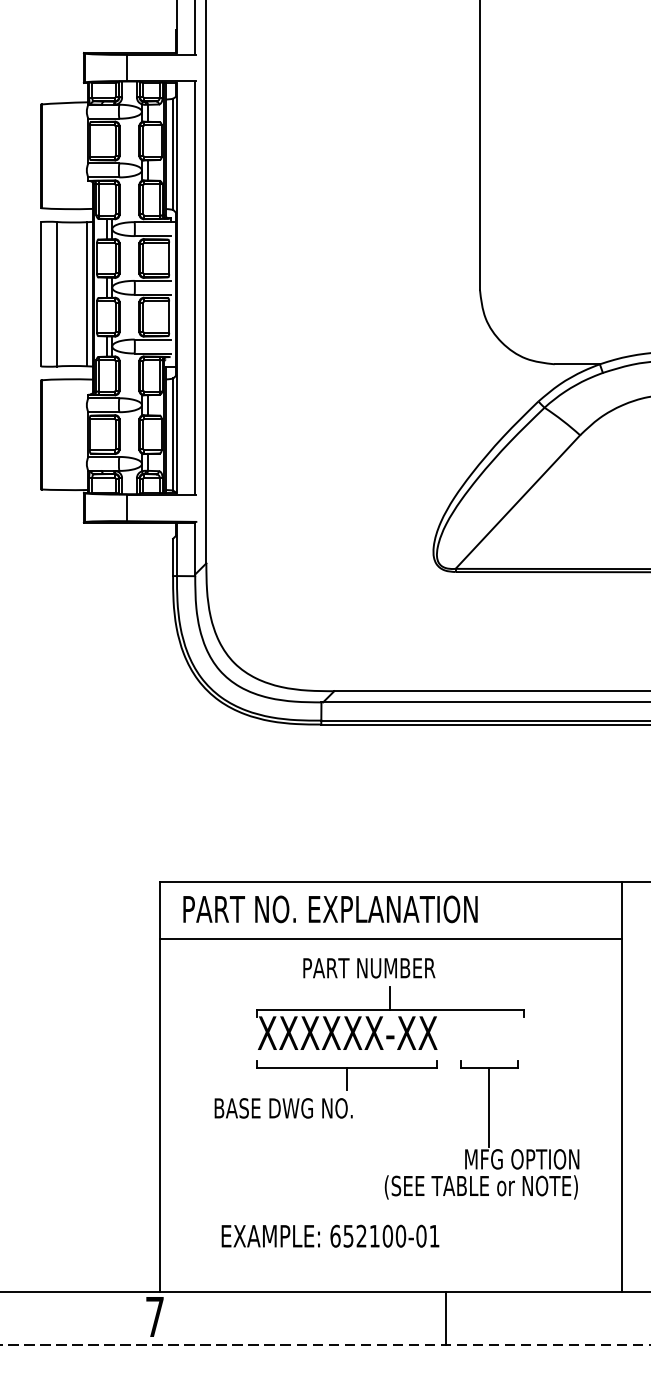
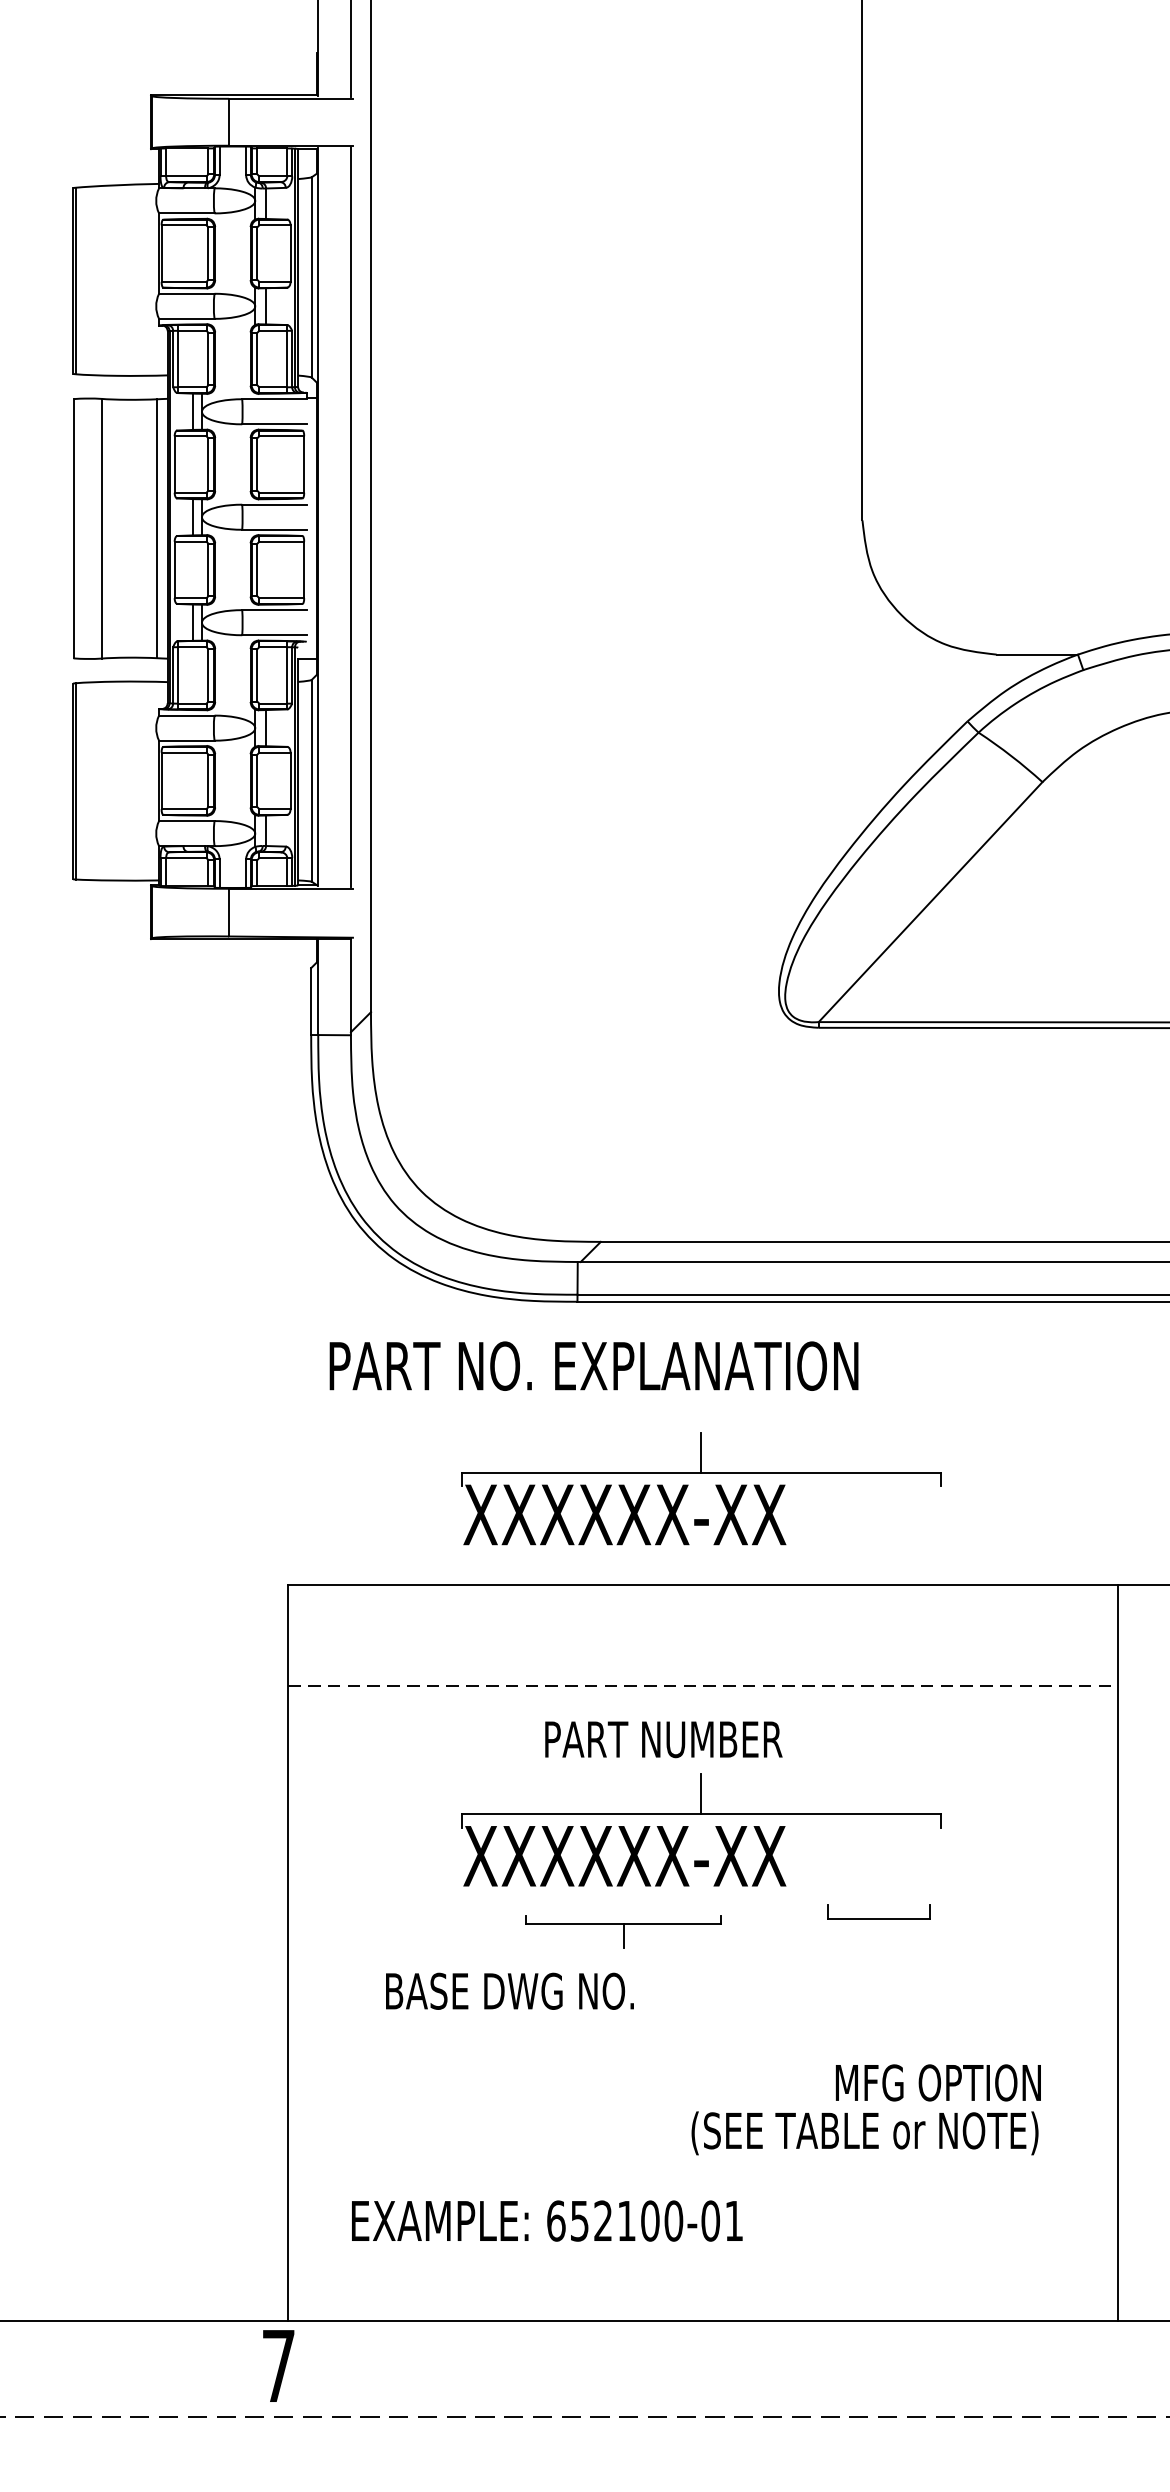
part: (390, 820) -> (701, 1474), added
text: (330, 909) -> (593, 1366), moved
line: (391, 938) -> (703, 1686), solid -> dashed
part: (346, 1075) -> (622, 1932), size x0.6
line: (489, 1107) -> (879, 1989), removed
text: (330, 1235) -> (547, 2219), moved
line: (445, 1318) -> (800, 2368), removed

